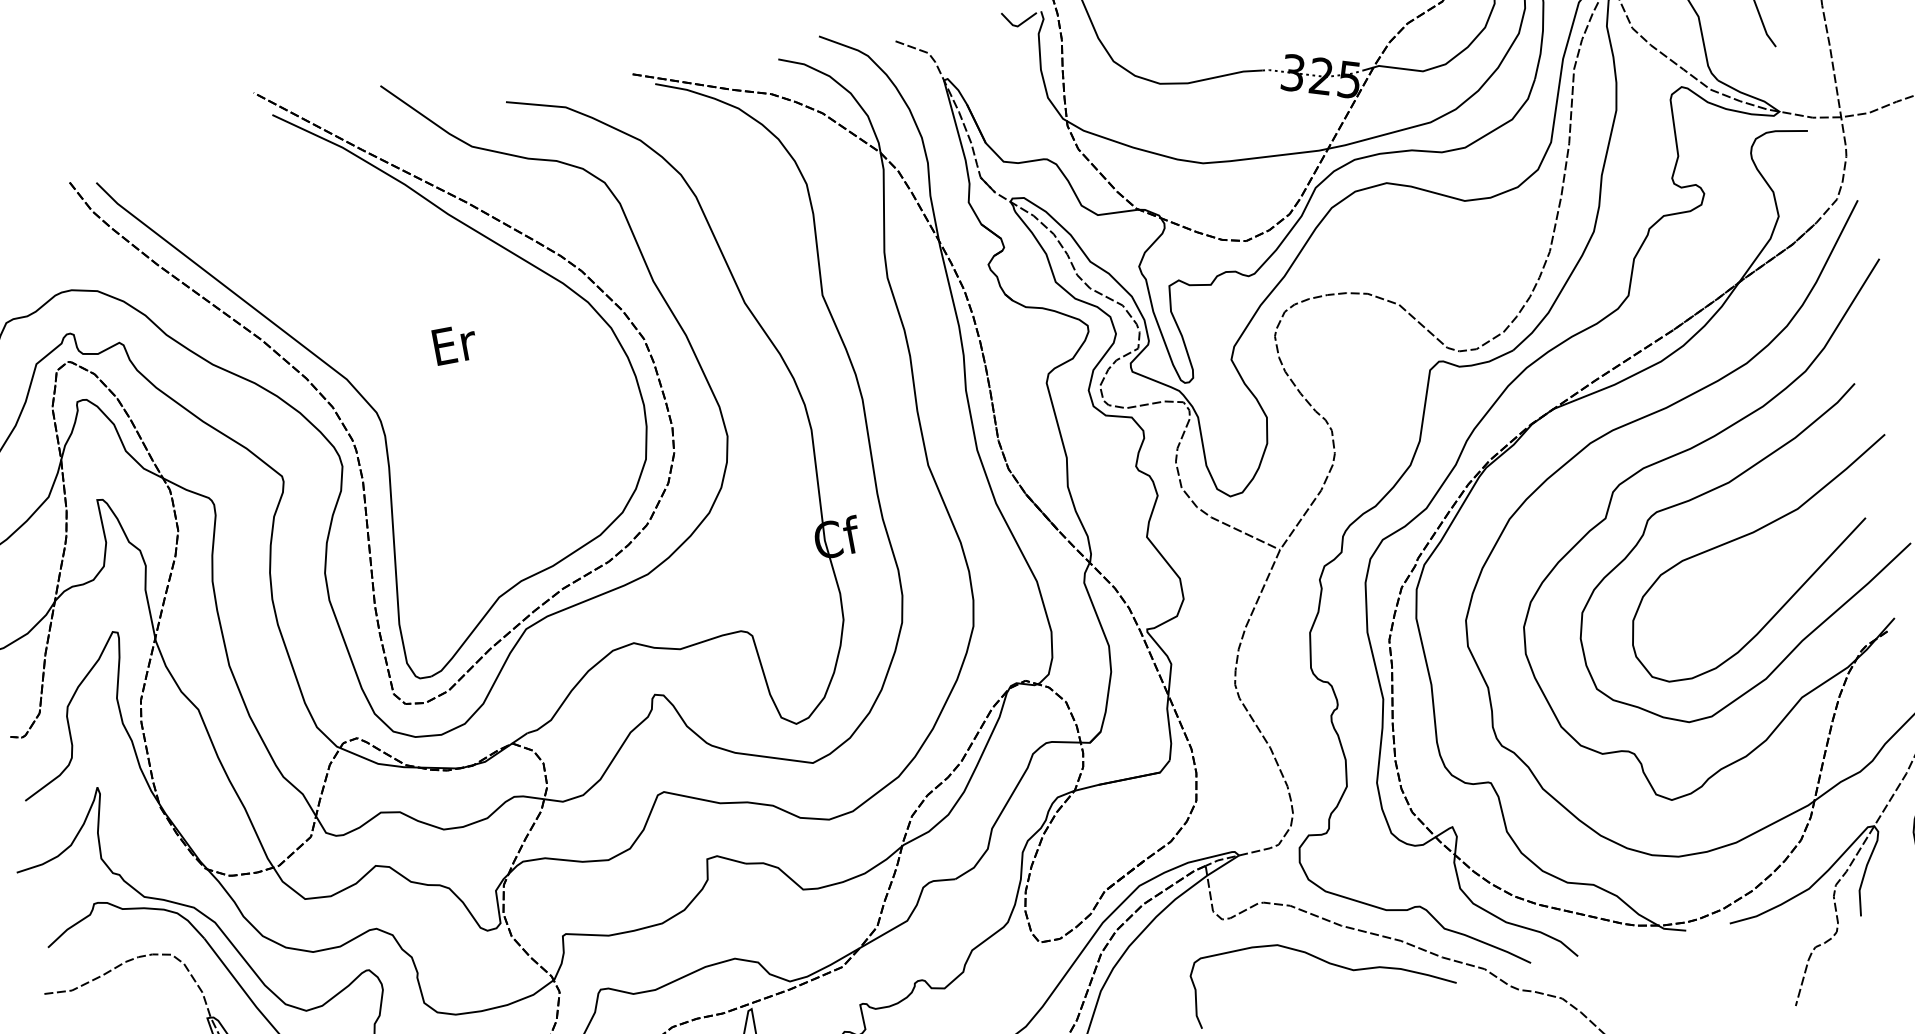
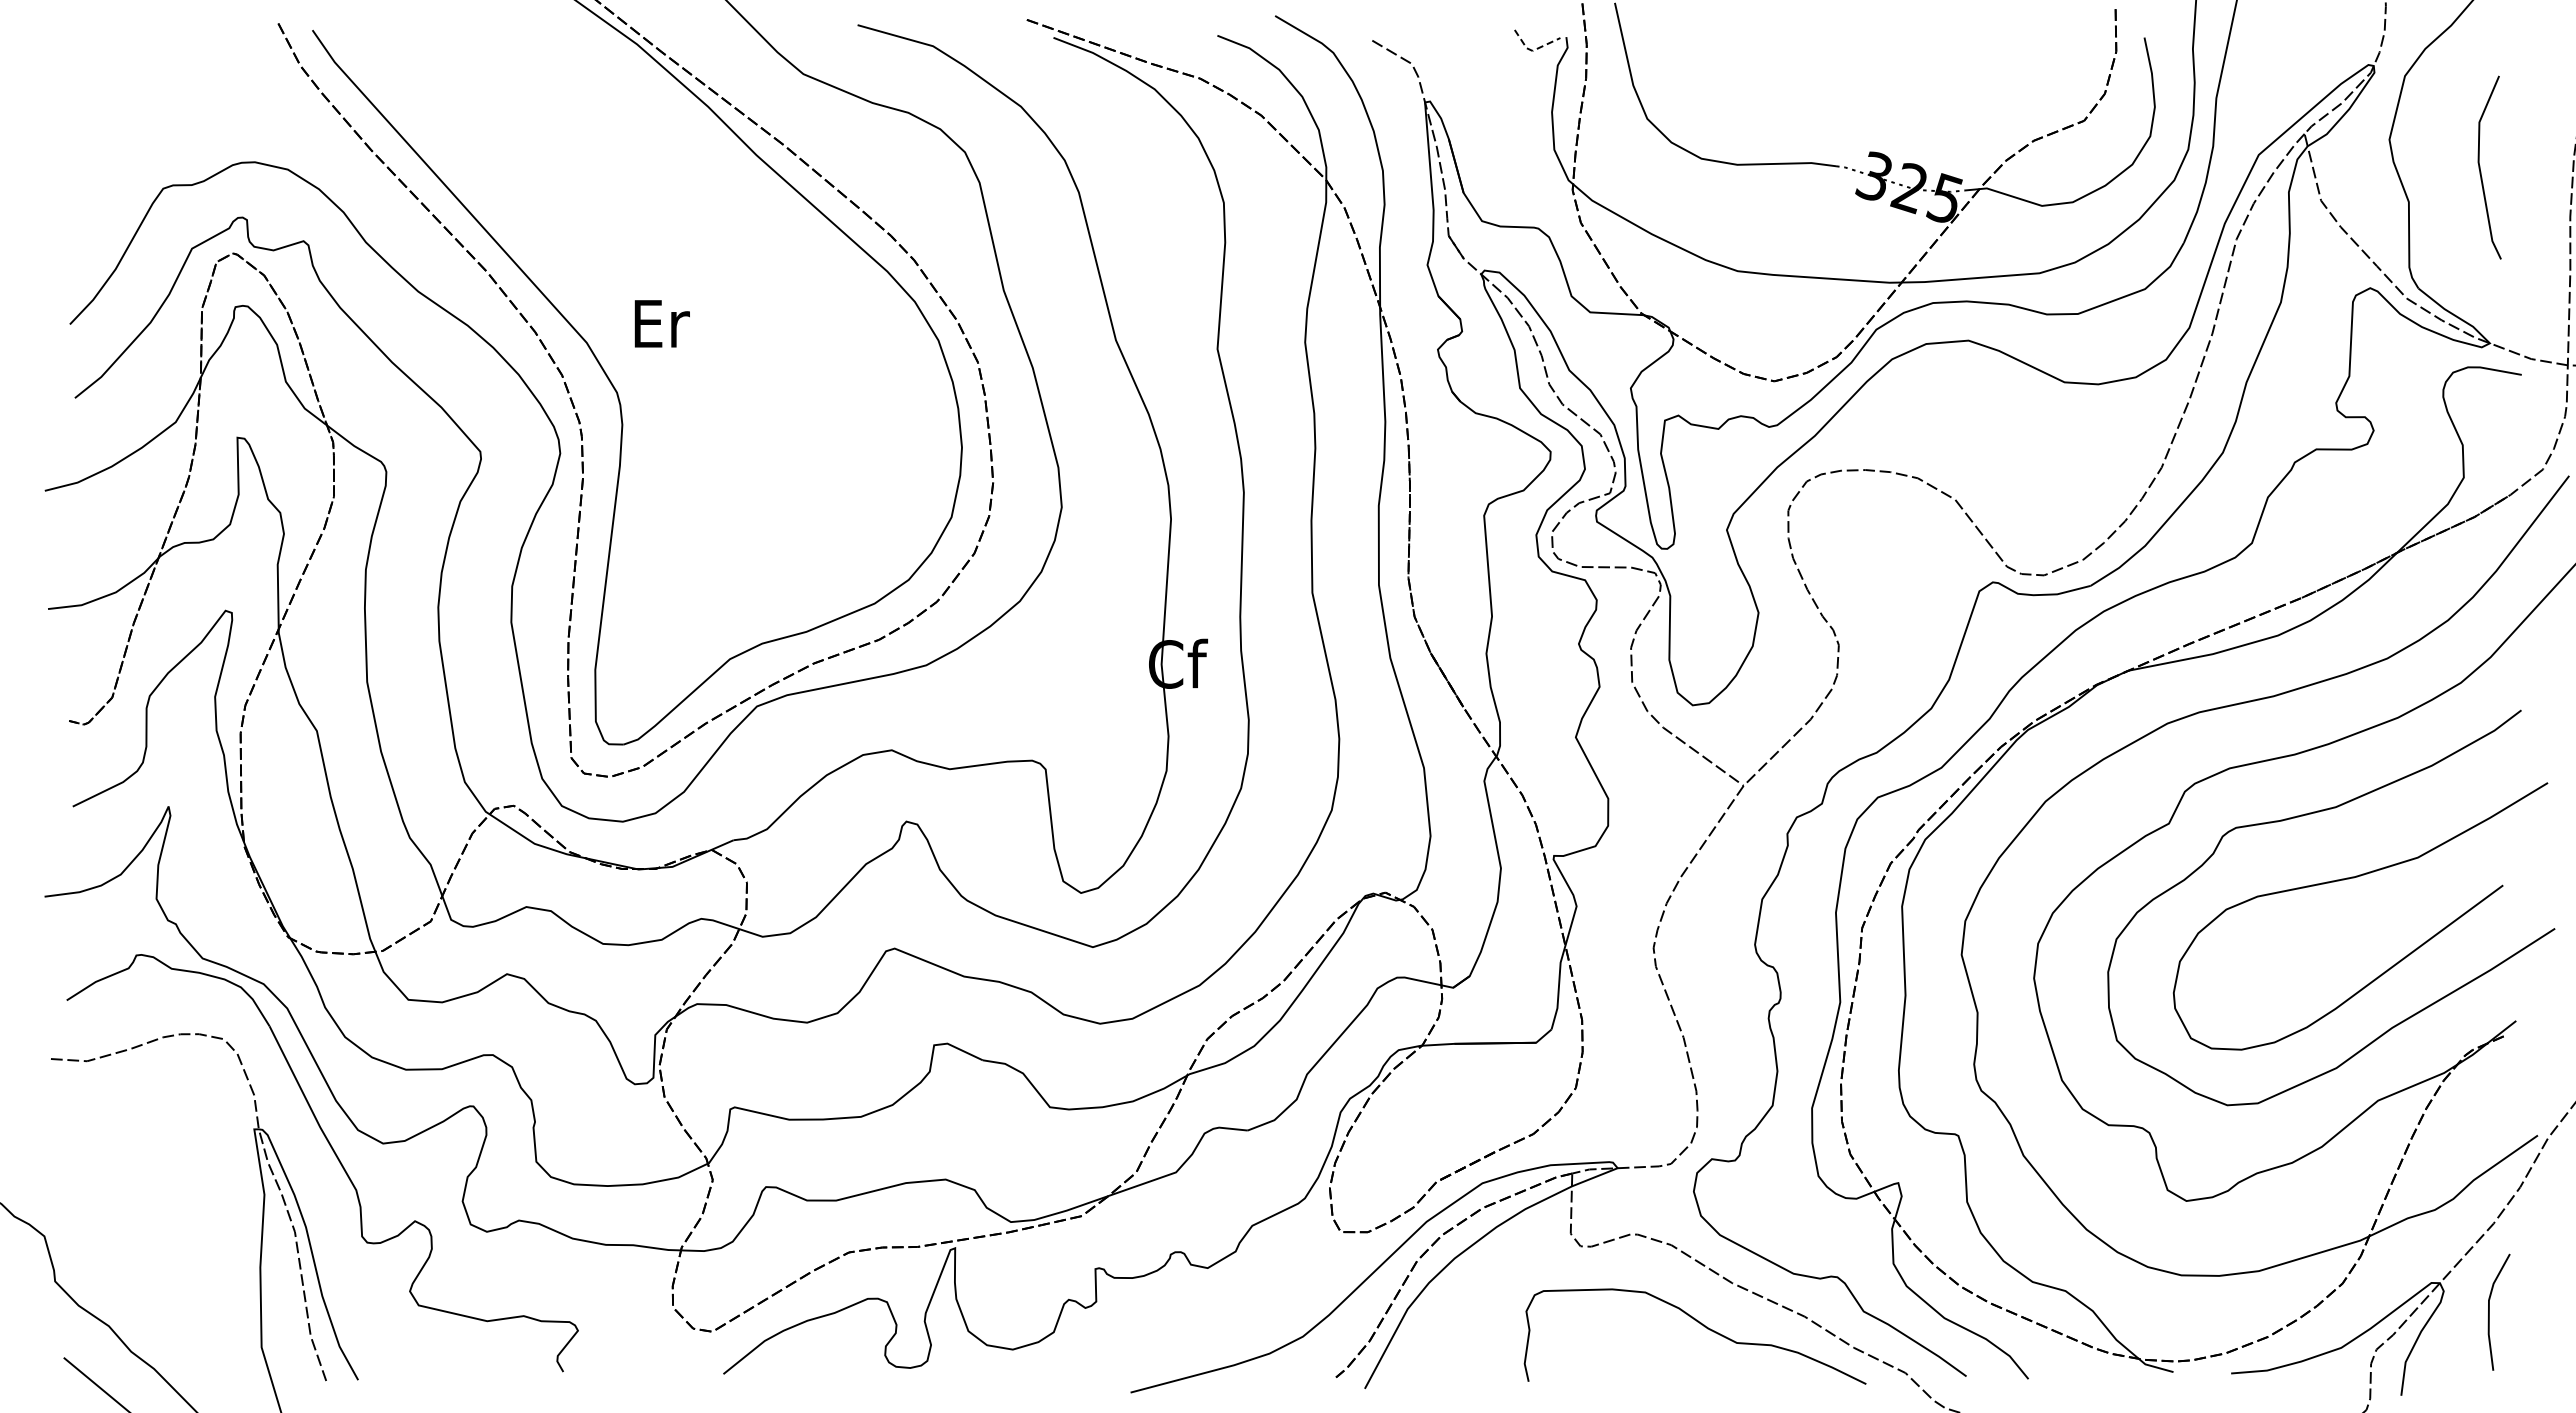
line: (1017, 26) -> (1532, 50), solid -> dashed
text: (454, 344) -> (661, 323), moved

